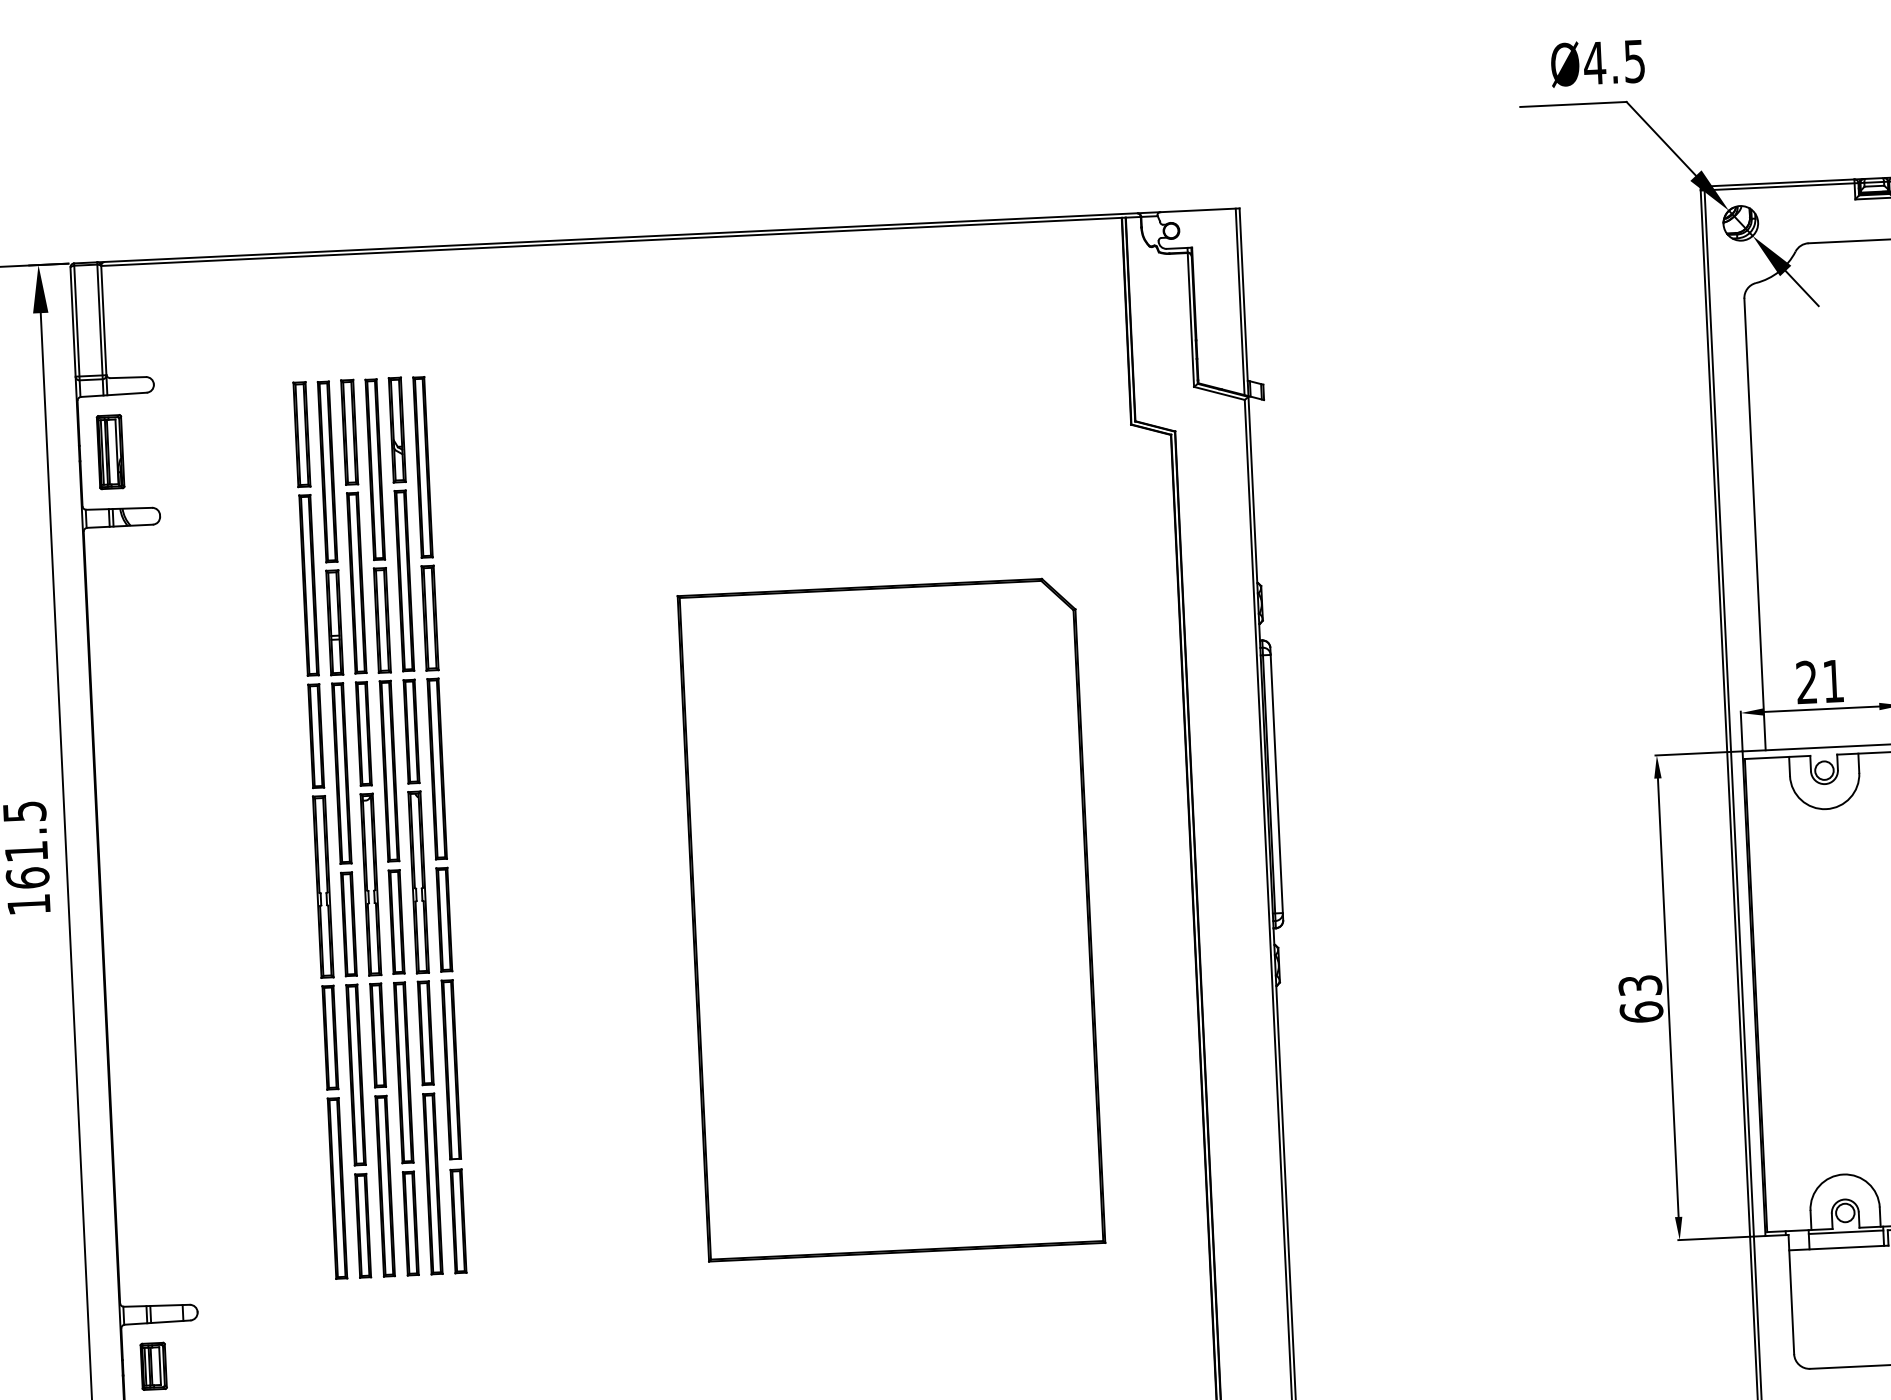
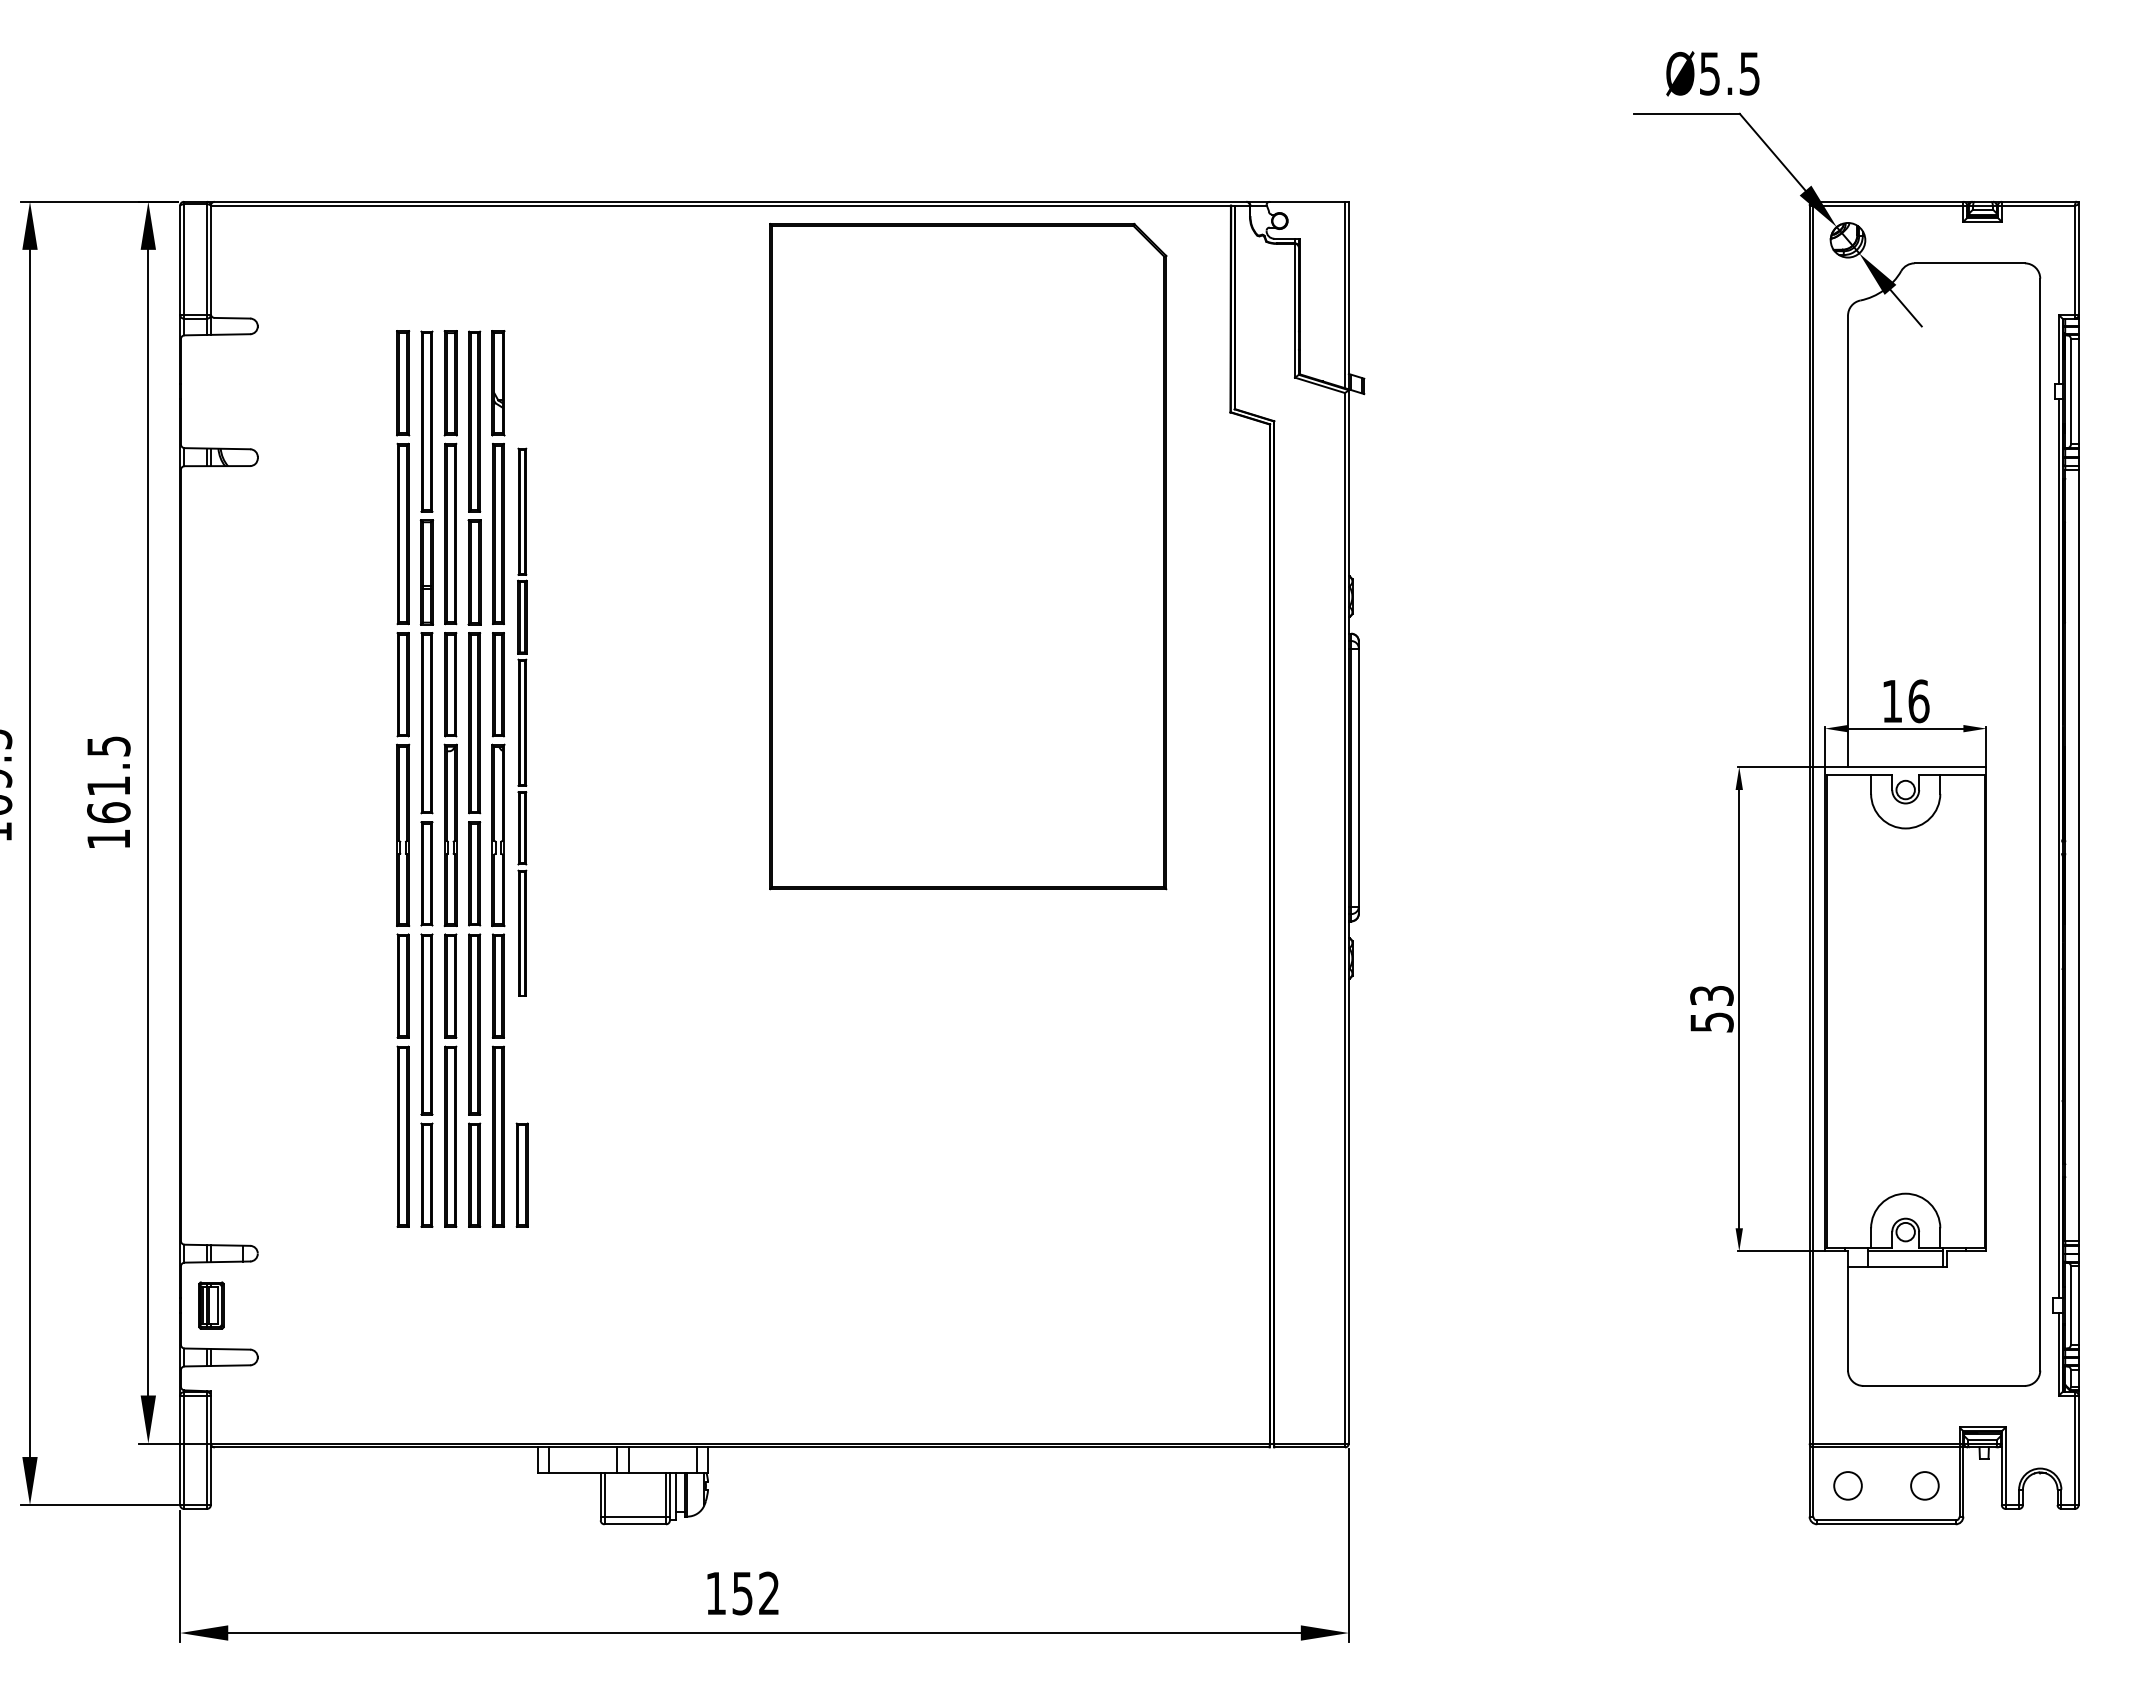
text: (1594, 63) -> (1709, 73), Ø4.5 -> Ø5.5
part: (110, 451) -> (211, 391), removed
text: (1820, 682) -> (1905, 701), 21 -> 16
part: (437, 767) -> (522, 721), size x0.7
part: (891, 919) -> (968, 556), moved
text: (1641, 1011) -> (1711, 1021), 63 -> 53

